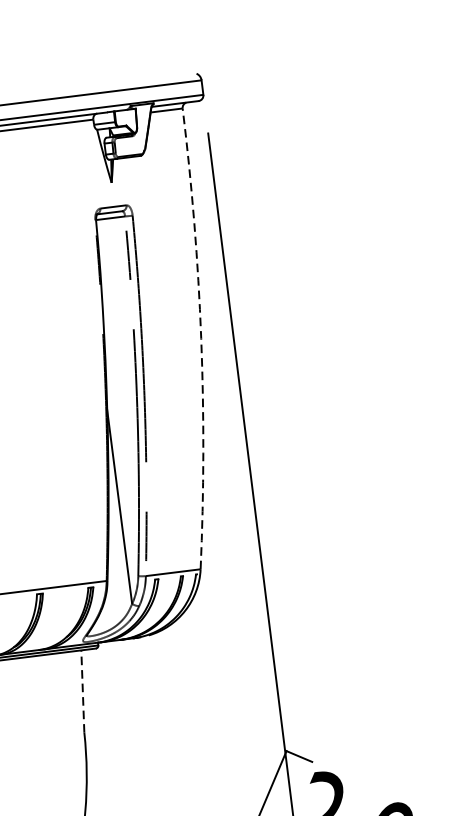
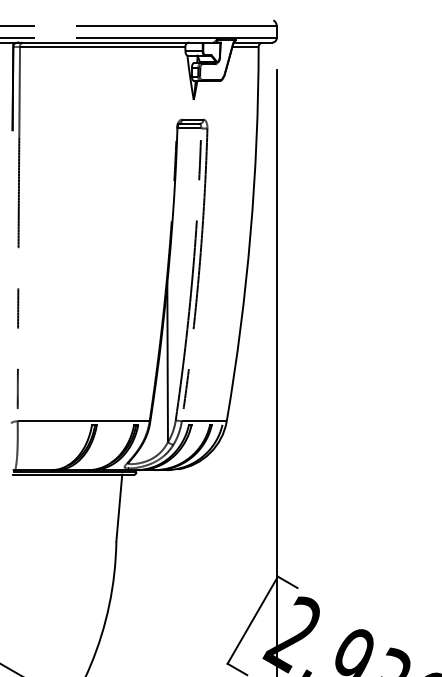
arc: (201, 338) -> (250, 234), dashed -> solid
line: (83, 692) -> (119, 508), dashed -> solid

